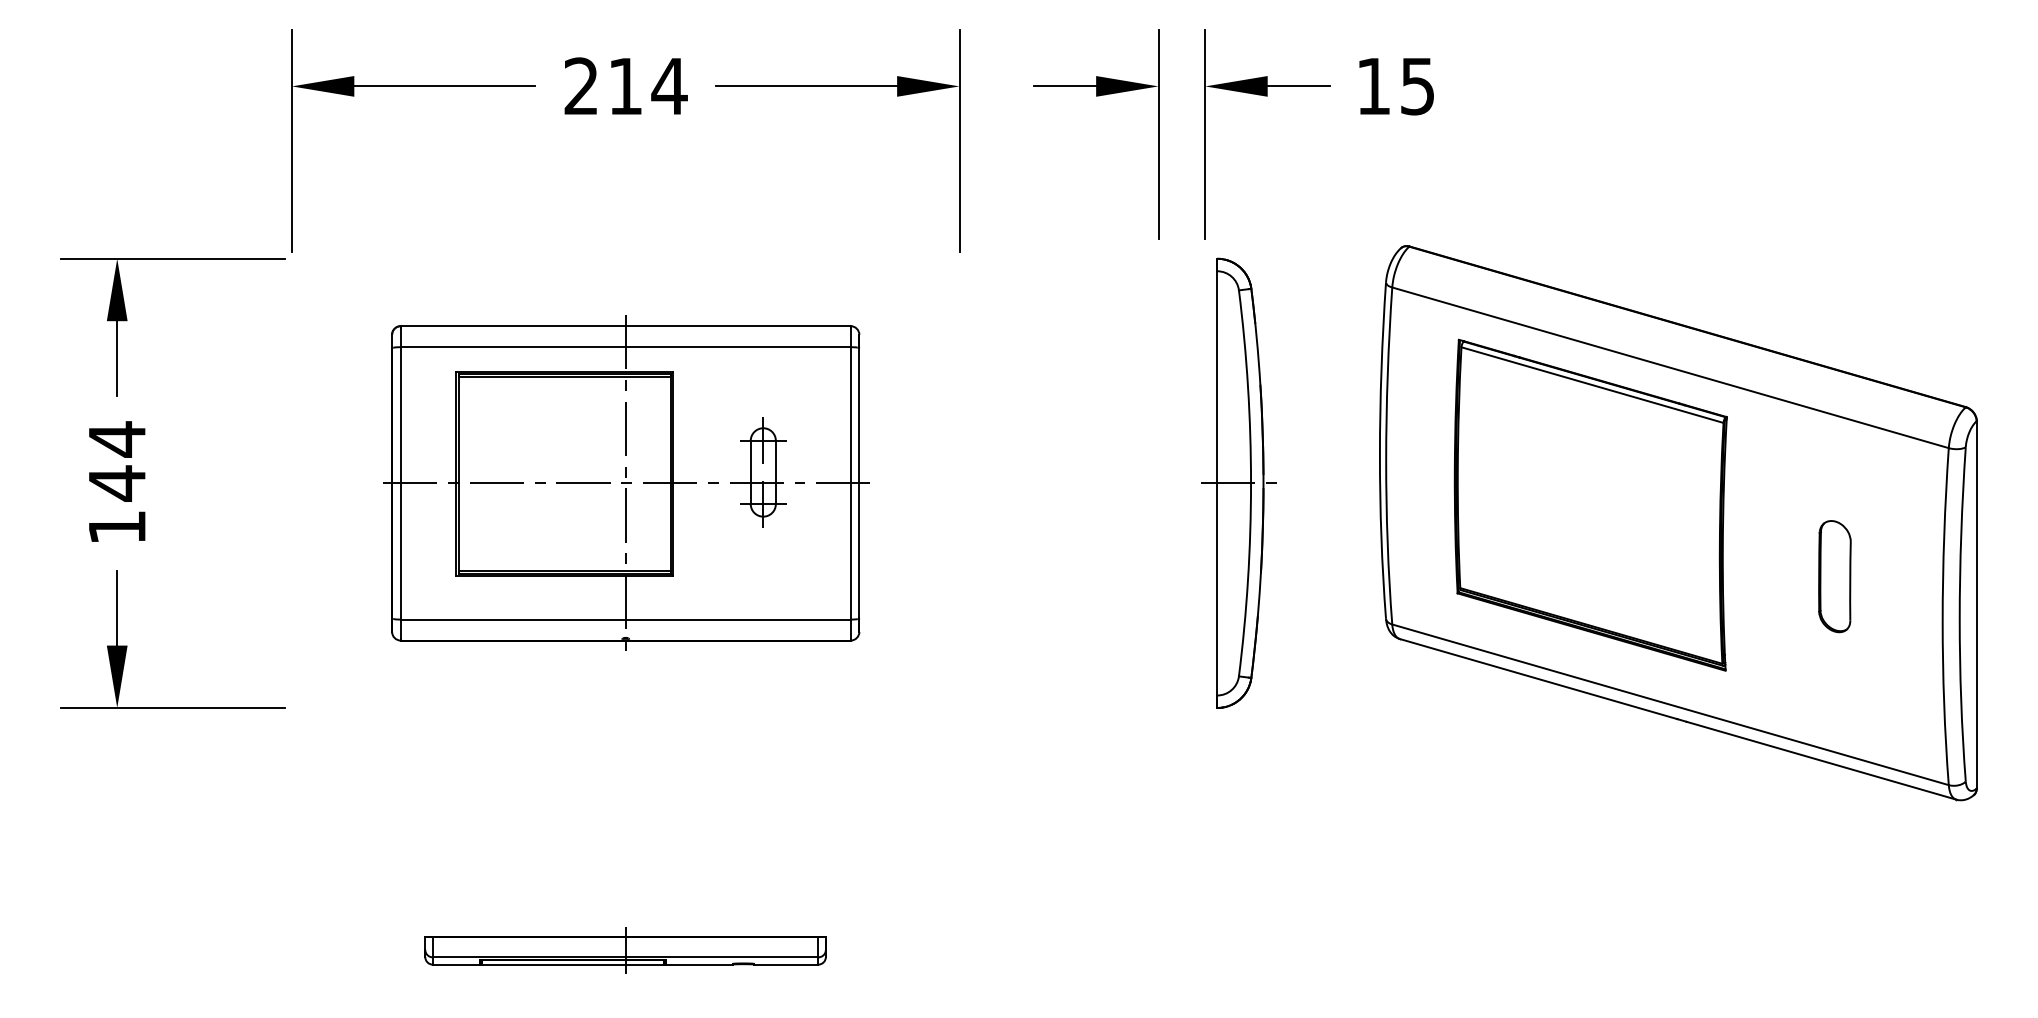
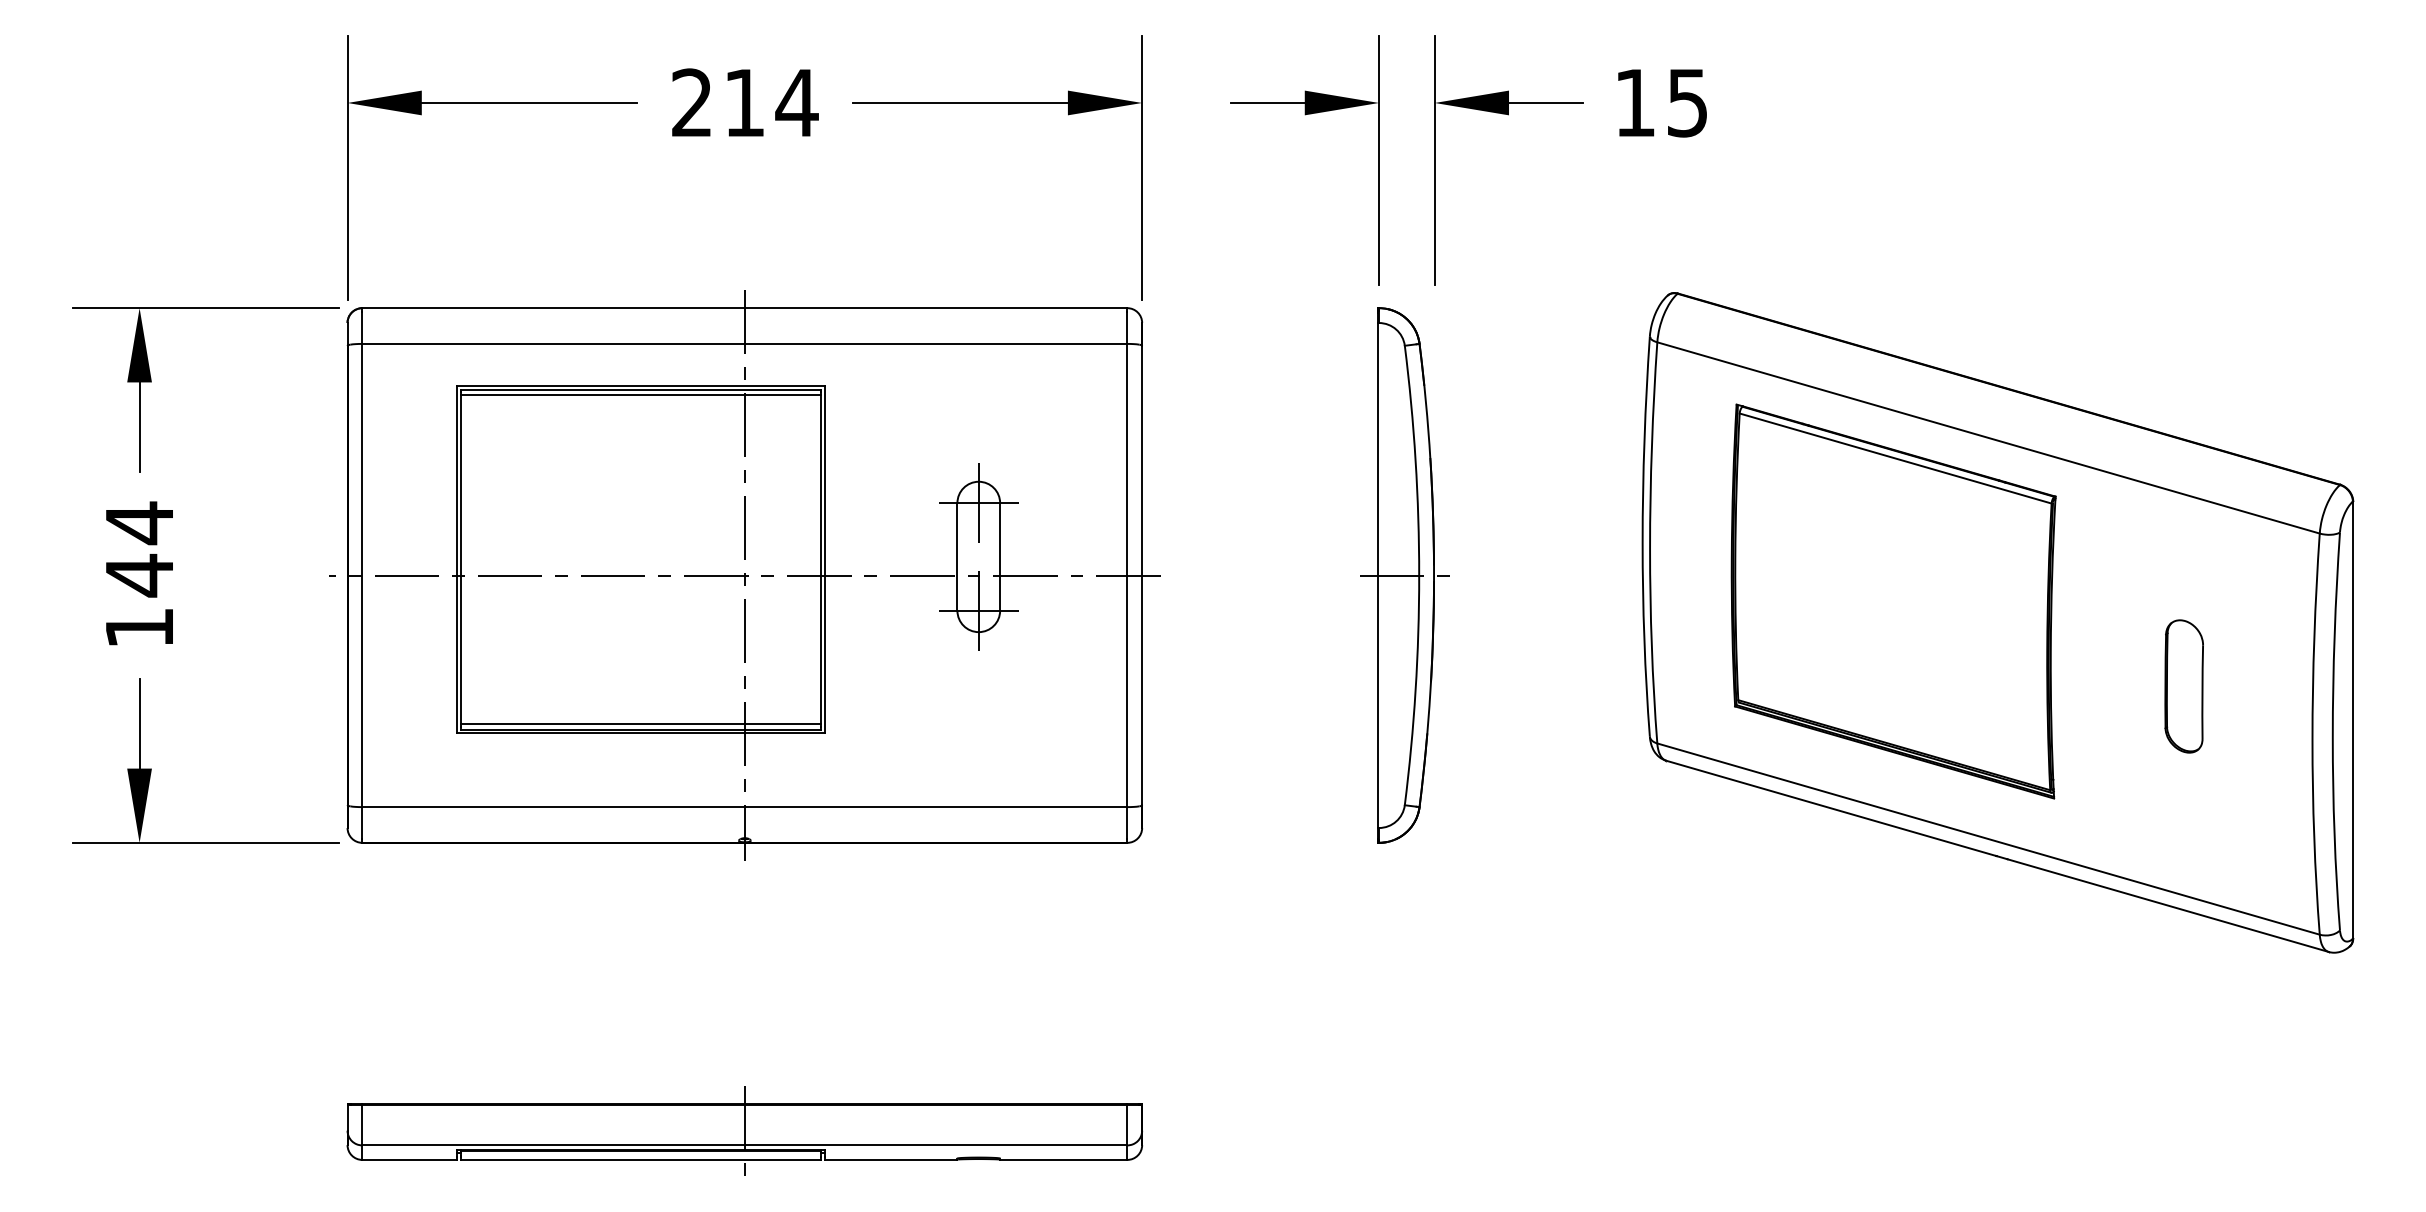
part: (625, 483) -> (744, 575), size x1.43
part: (1238, 483) -> (1404, 575), moved
part: (625, 949) -> (744, 1130), size x1.67

